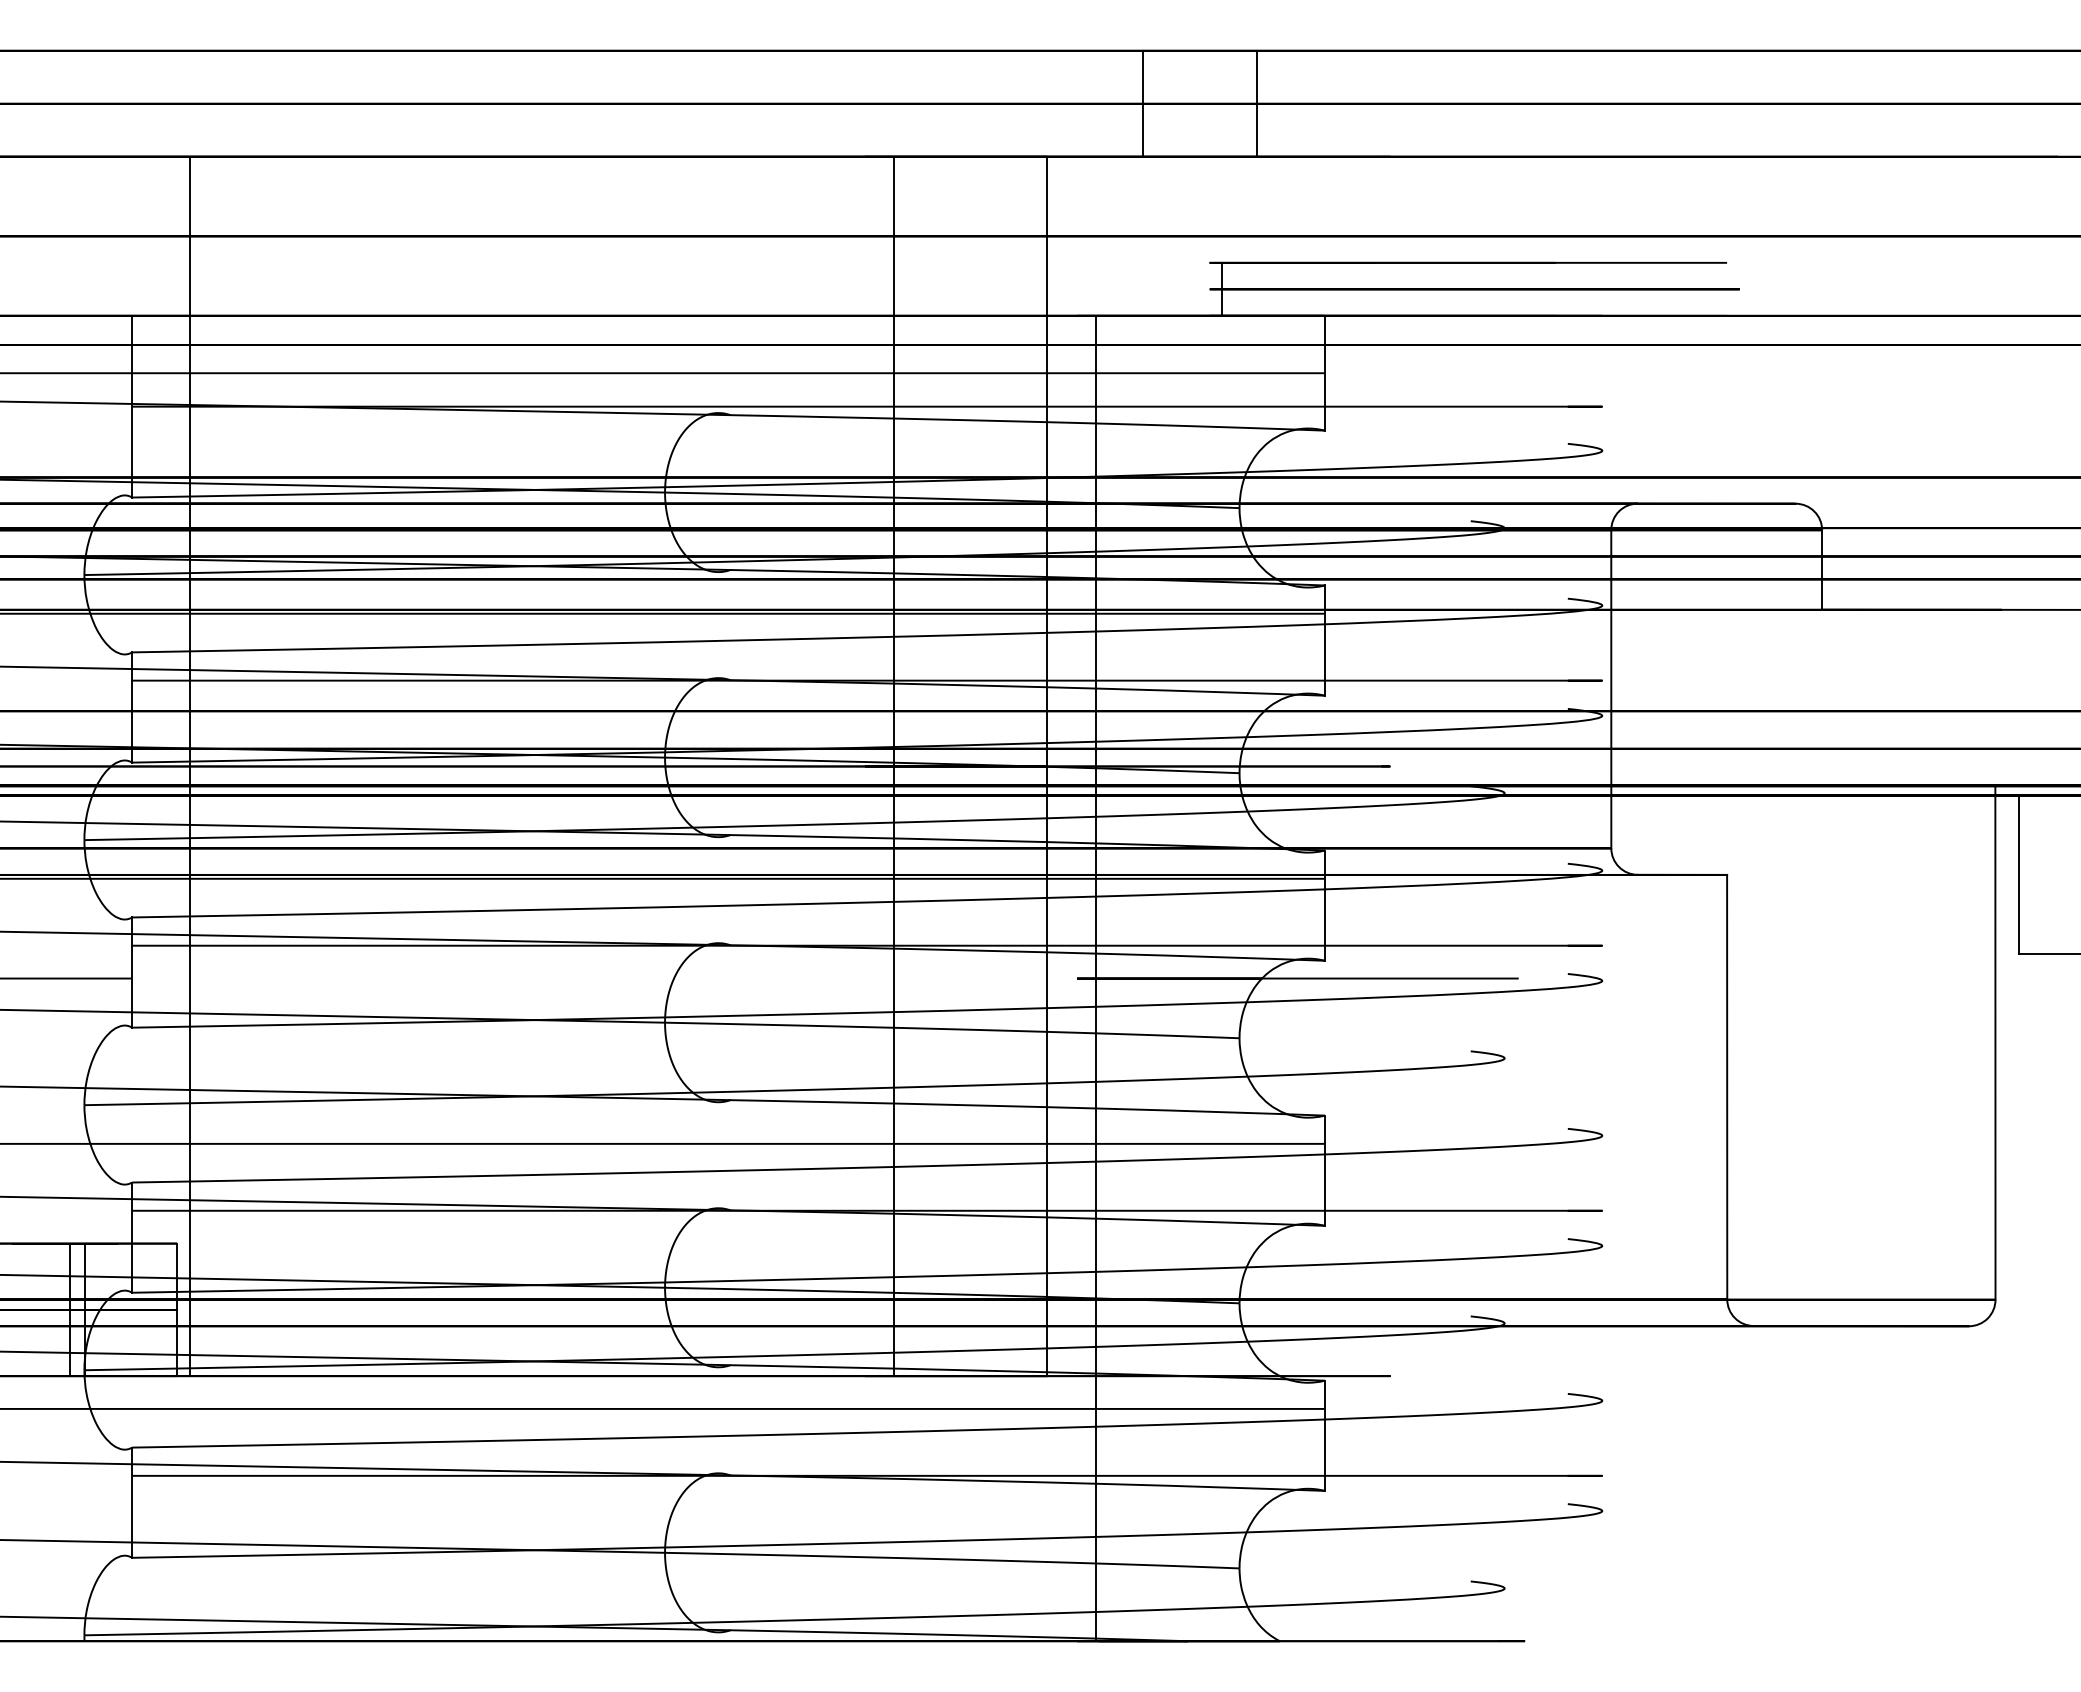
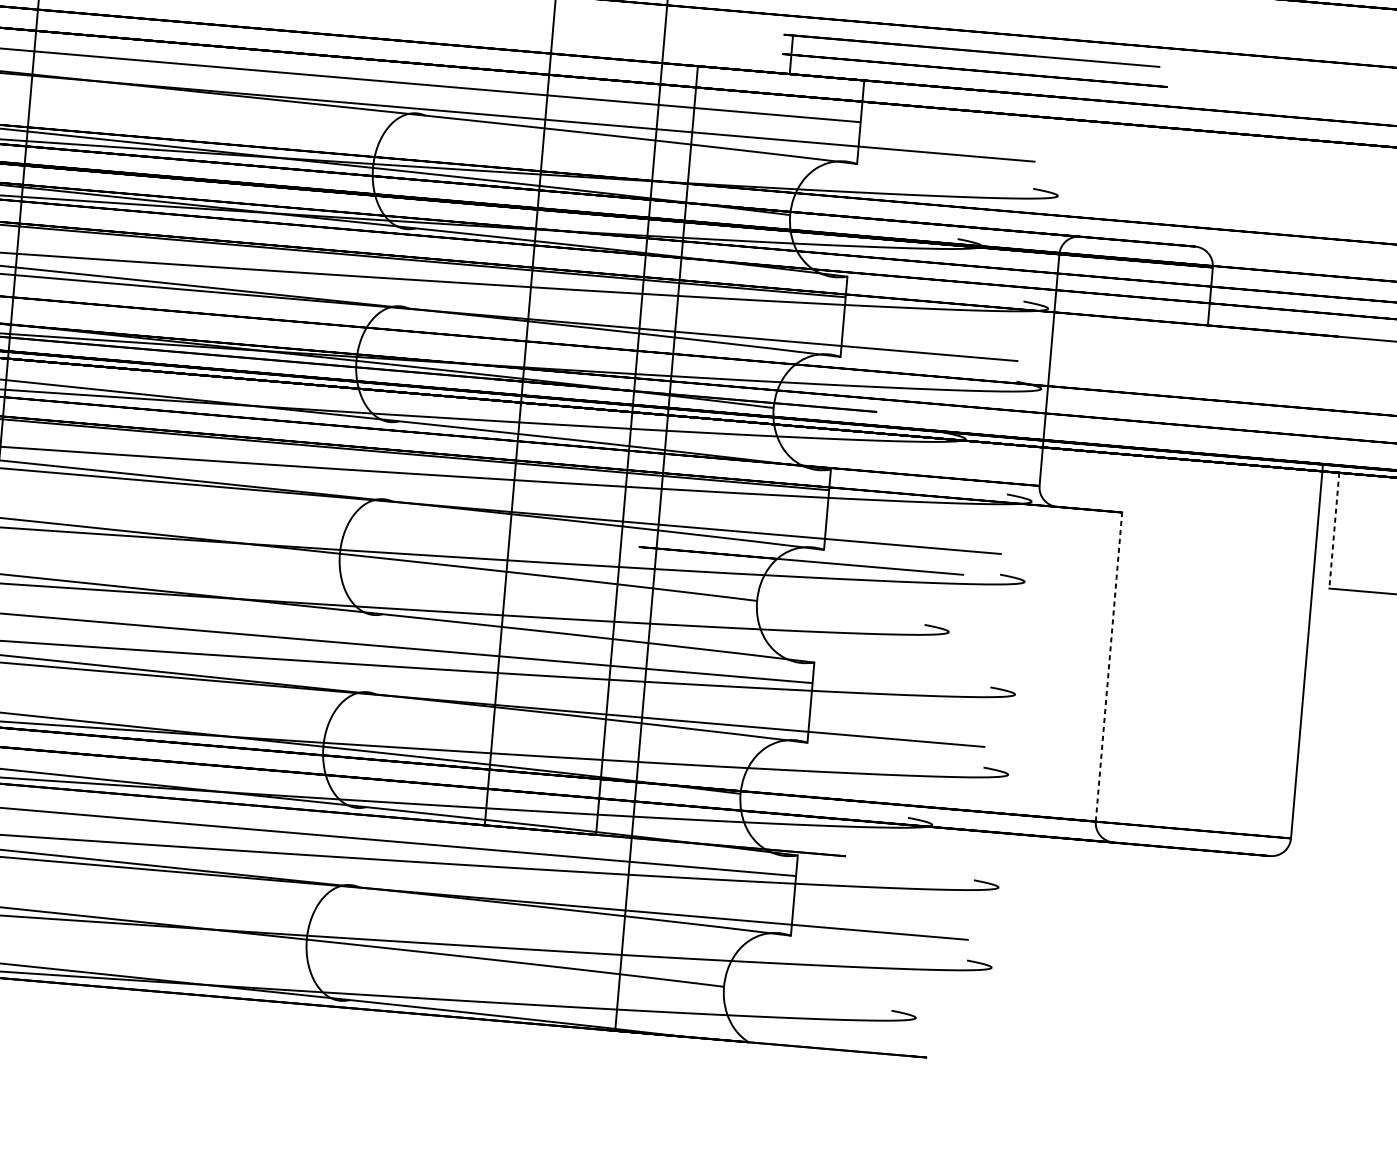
line: (2018, 874) -> (1334, 530), solid -> dashed
line: (1727, 1086) -> (1109, 666), solid -> dashed

